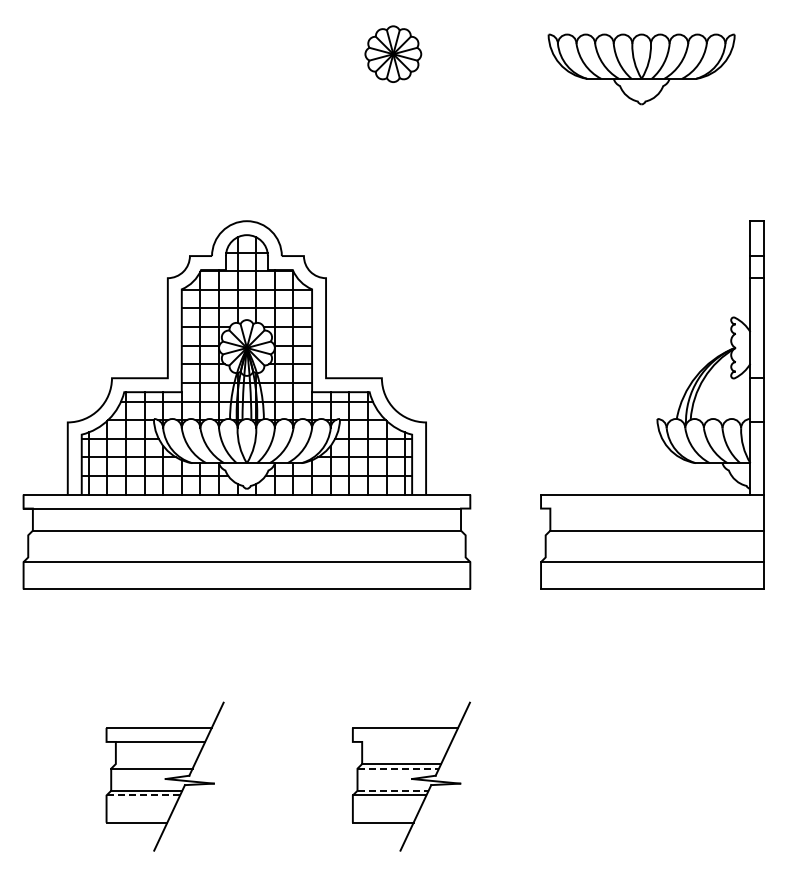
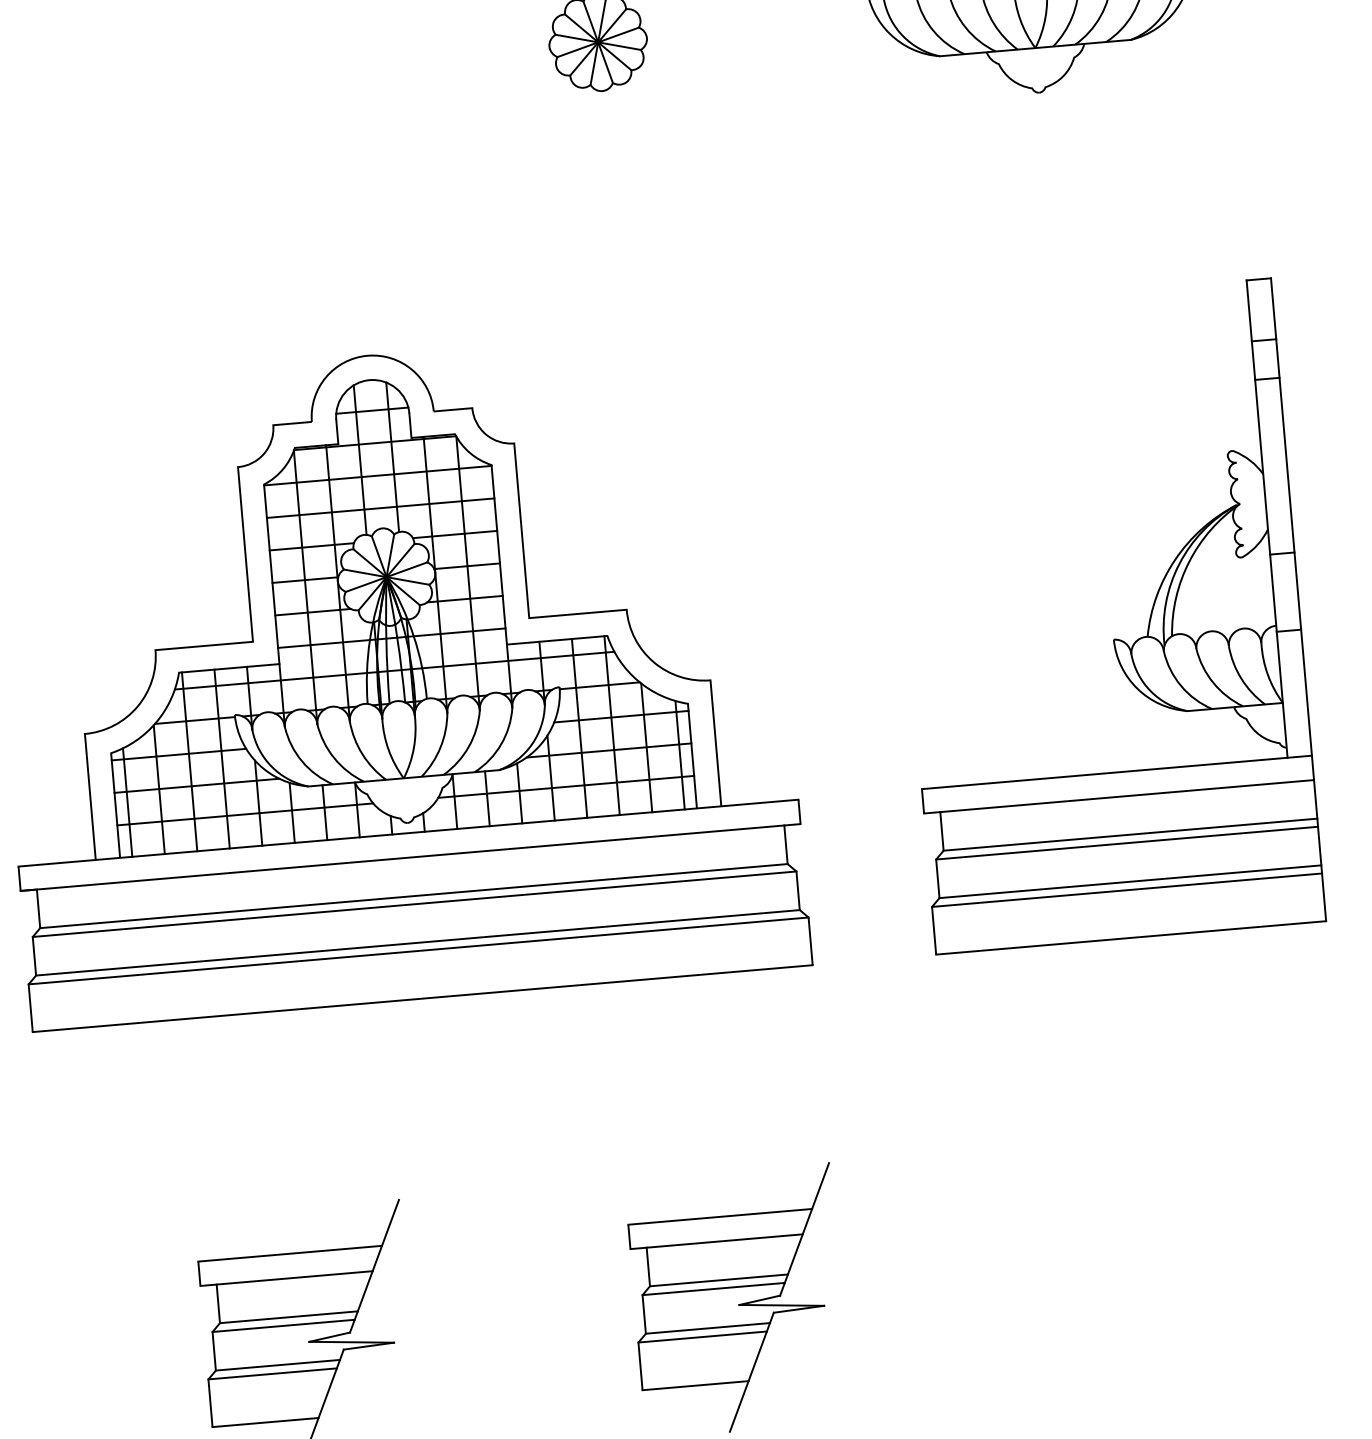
line: (657, 508) -> (1127, 795), added
line: (246, 535) -> (413, 904), added
line: (654, 535) -> (1126, 843), added
line: (246, 557) -> (417, 943), added
line: (654, 557) -> (1129, 881), added
line: (406, 741) -> (724, 1240), added
line: (154, 764) -> (287, 1318), added
line: (398, 768) -> (714, 1288), dashed -> solid
line: (393, 790) -> (708, 1327), dashed -> solid
line: (143, 795) -> (272, 1373), dashed -> solid

